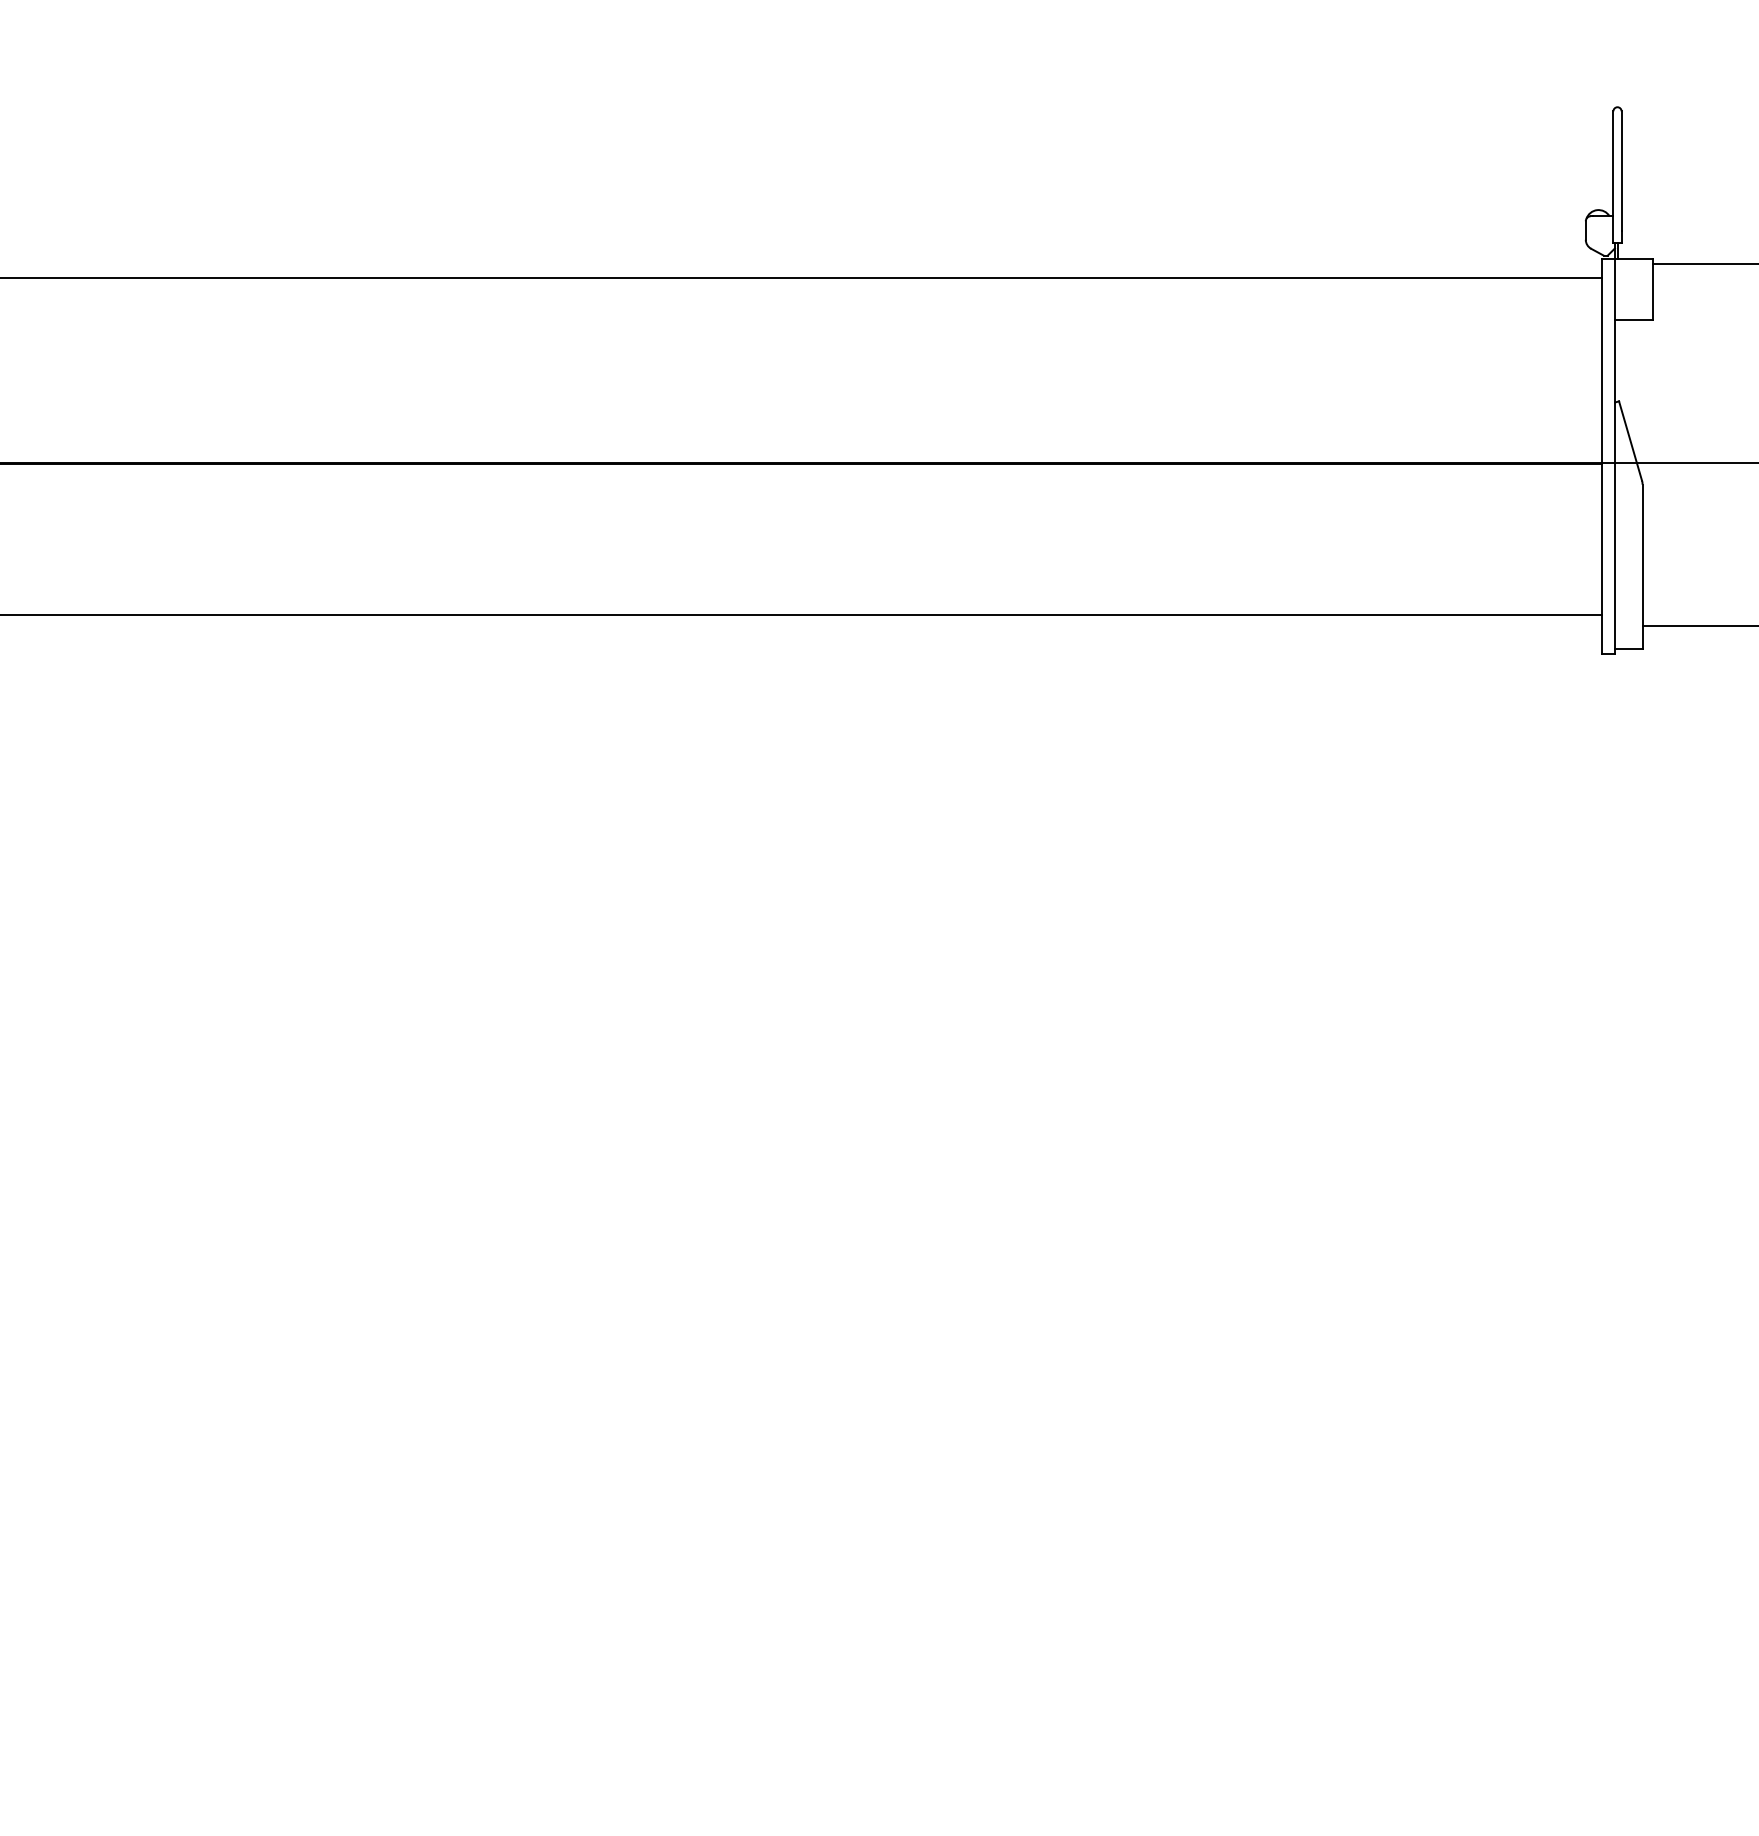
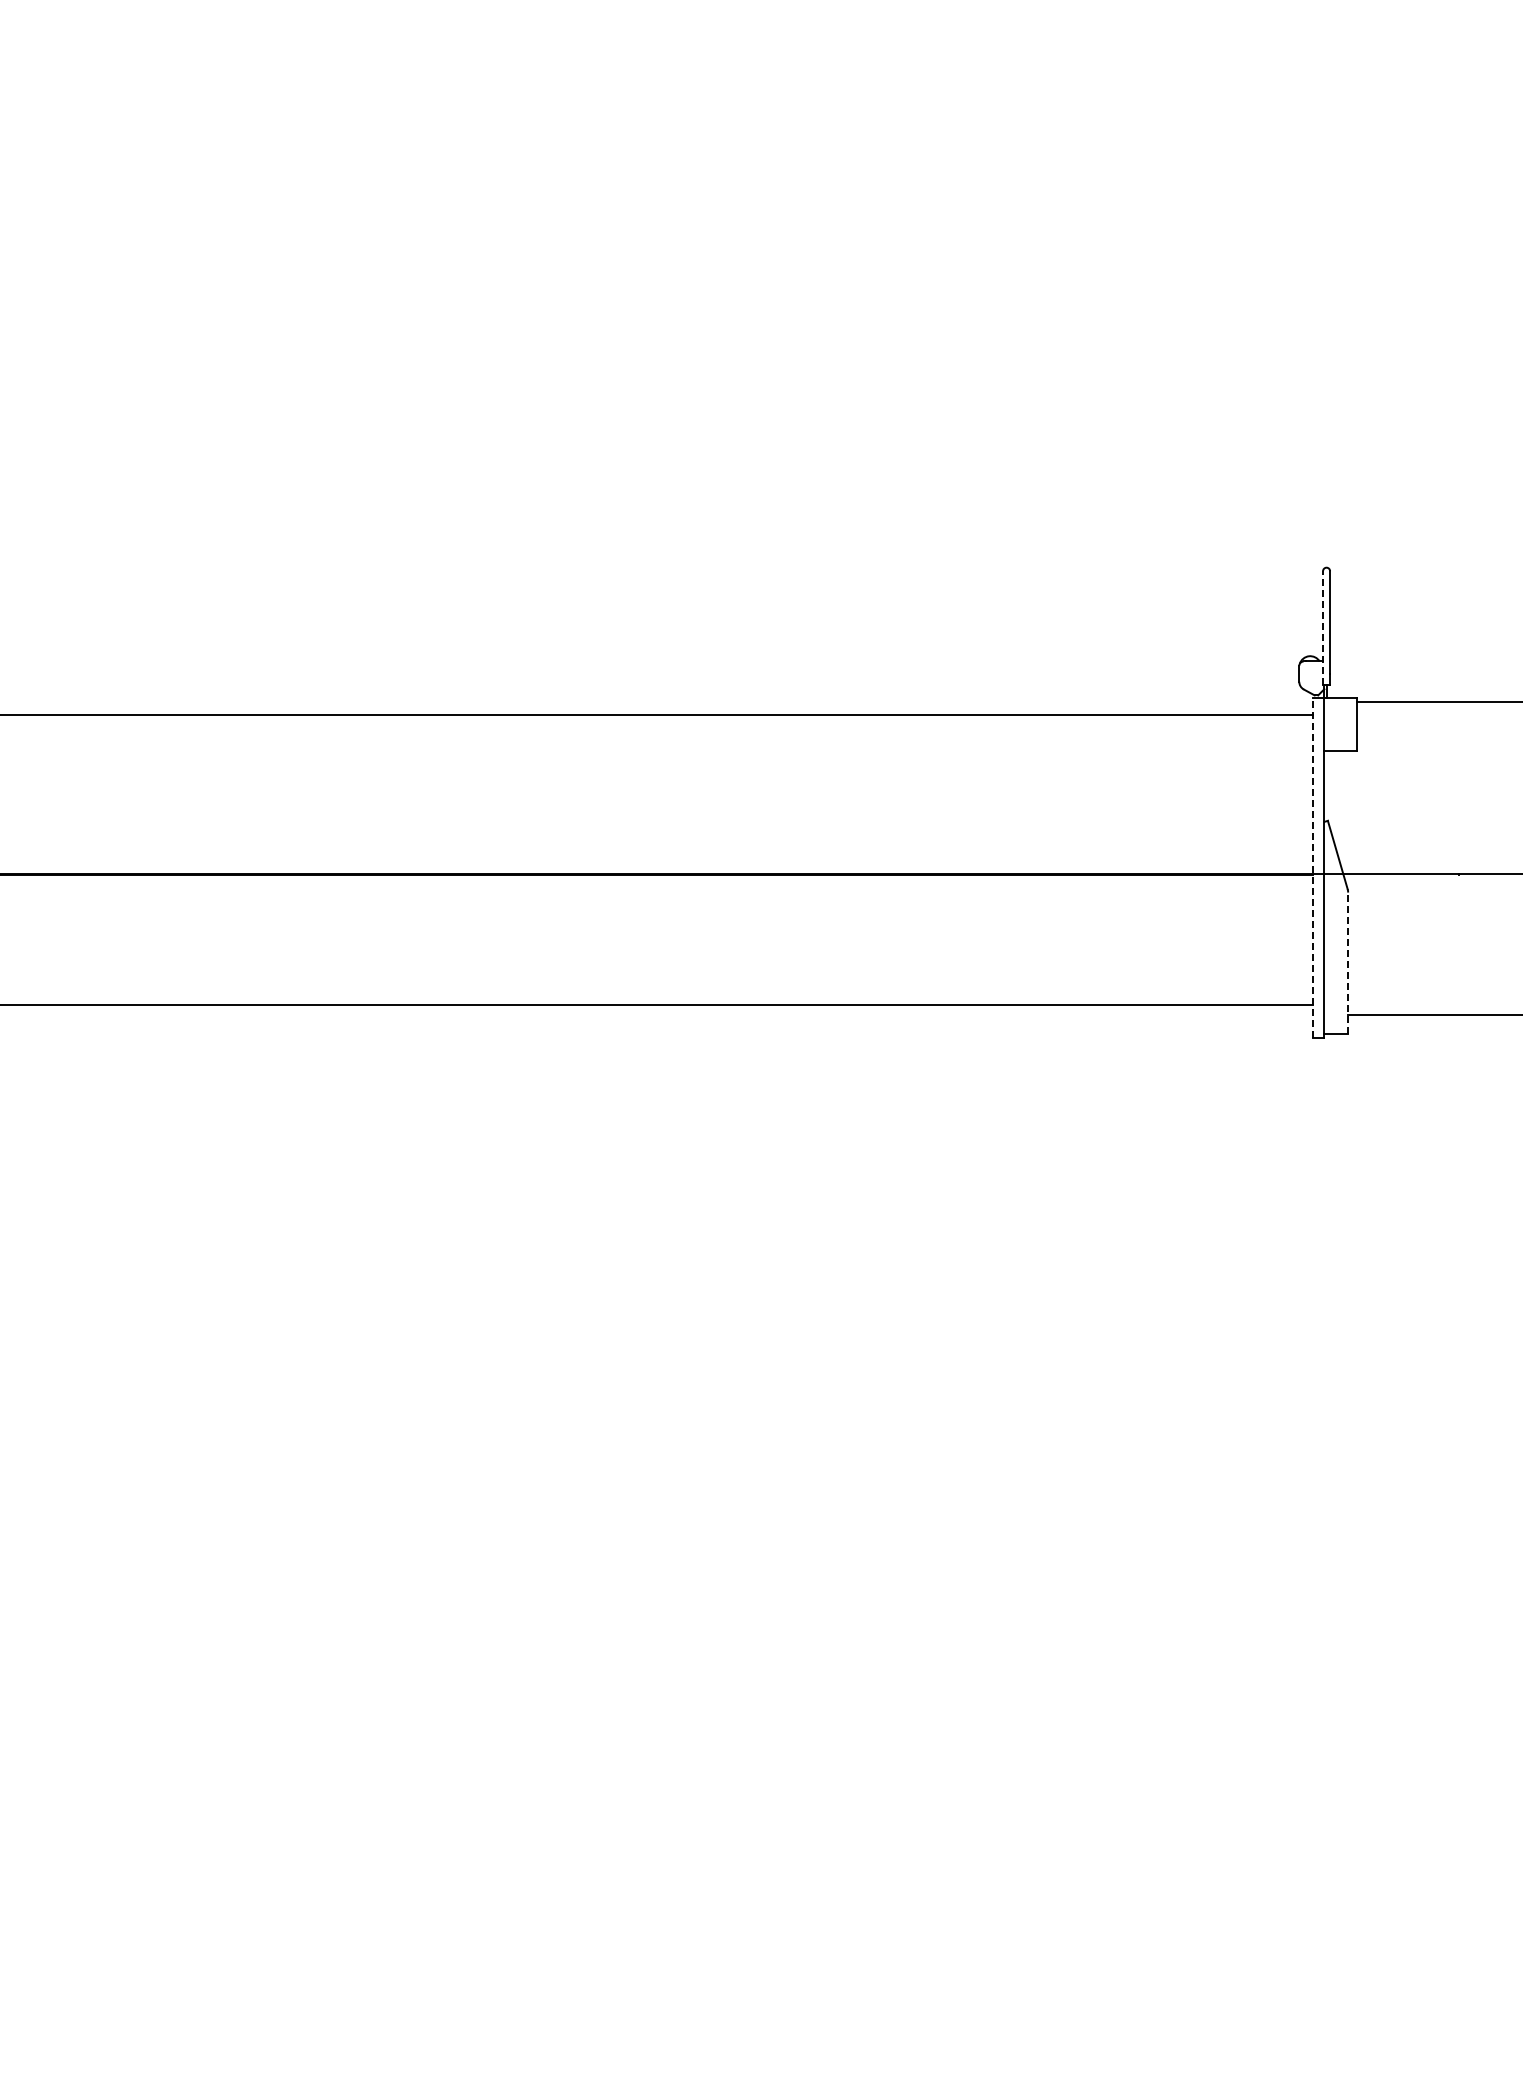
line: (1613, 177) -> (1323, 628), solid -> dashed
line: (1602, 456) -> (1313, 868), solid -> dashed
line: (1642, 567) -> (1348, 963), solid -> dashed

